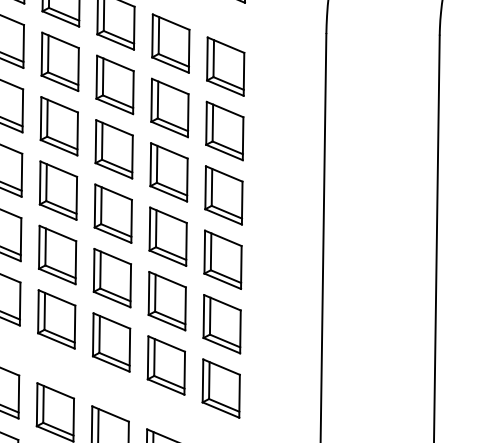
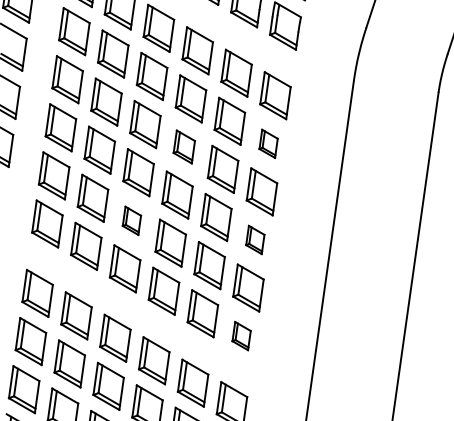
part: (224, 130) -> (268, 143), size x0.6
part: (114, 148) -> (184, 146), size x0.7
part: (57, 254) -> (131, 220), size x0.6
part: (223, 259) -> (255, 239), size x0.6
part: (220, 387) -> (241, 335), size x0.6

